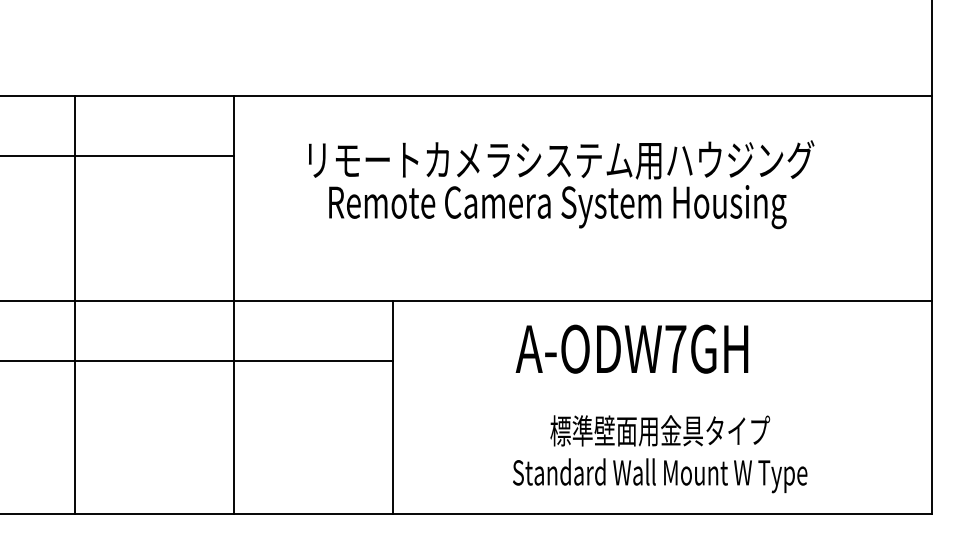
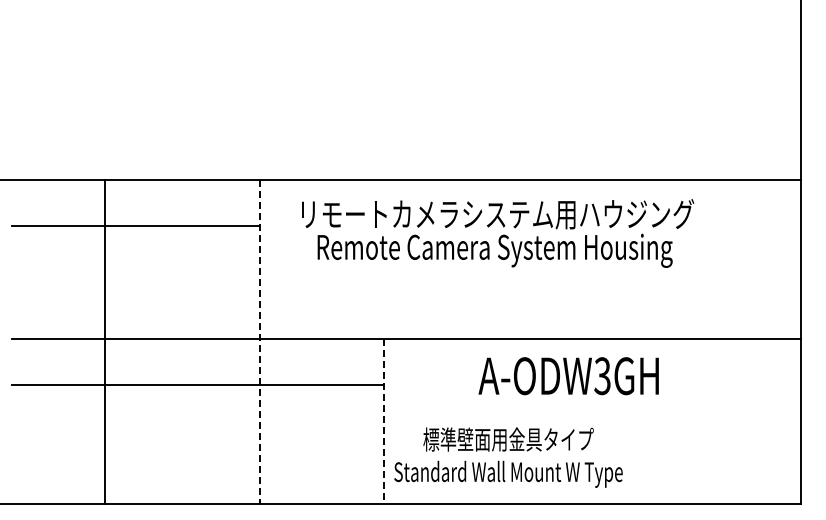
text: (562, 184) -> (498, 233), moved
line: (75, 304) -> (105, 341), moved
line: (233, 305) -> (259, 342), solid -> dashed
text: (675, 349) -> (602, 376), A-ODW7GH -> A-ODW3GH
line: (393, 407) -> (383, 421), solid -> dashed
text: (660, 453) -> (508, 457), moved

